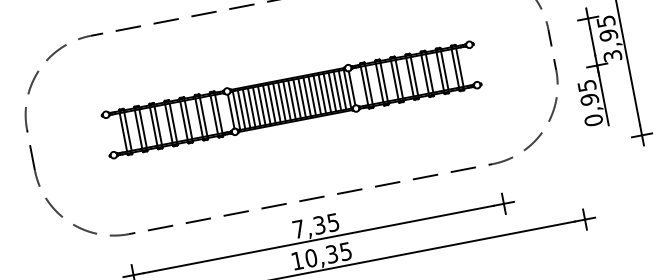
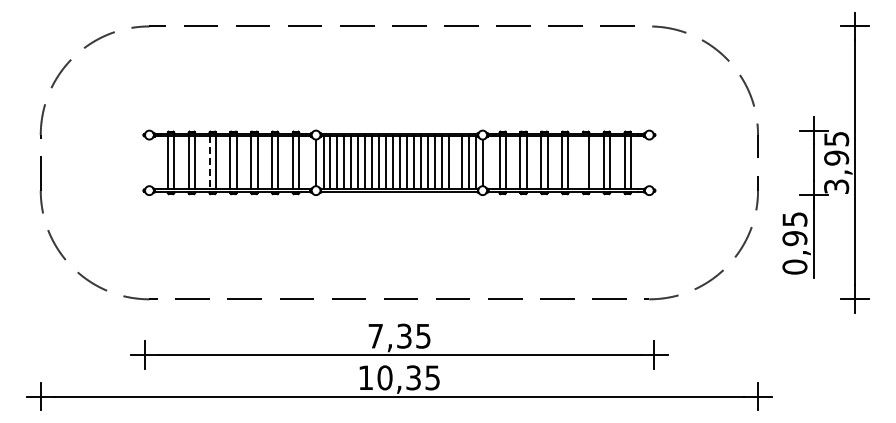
line: (424, 74) -> (582, 162), removed
line: (332, 91) -> (455, 162), removed
line: (153, 127) -> (209, 163), solid -> dashed

